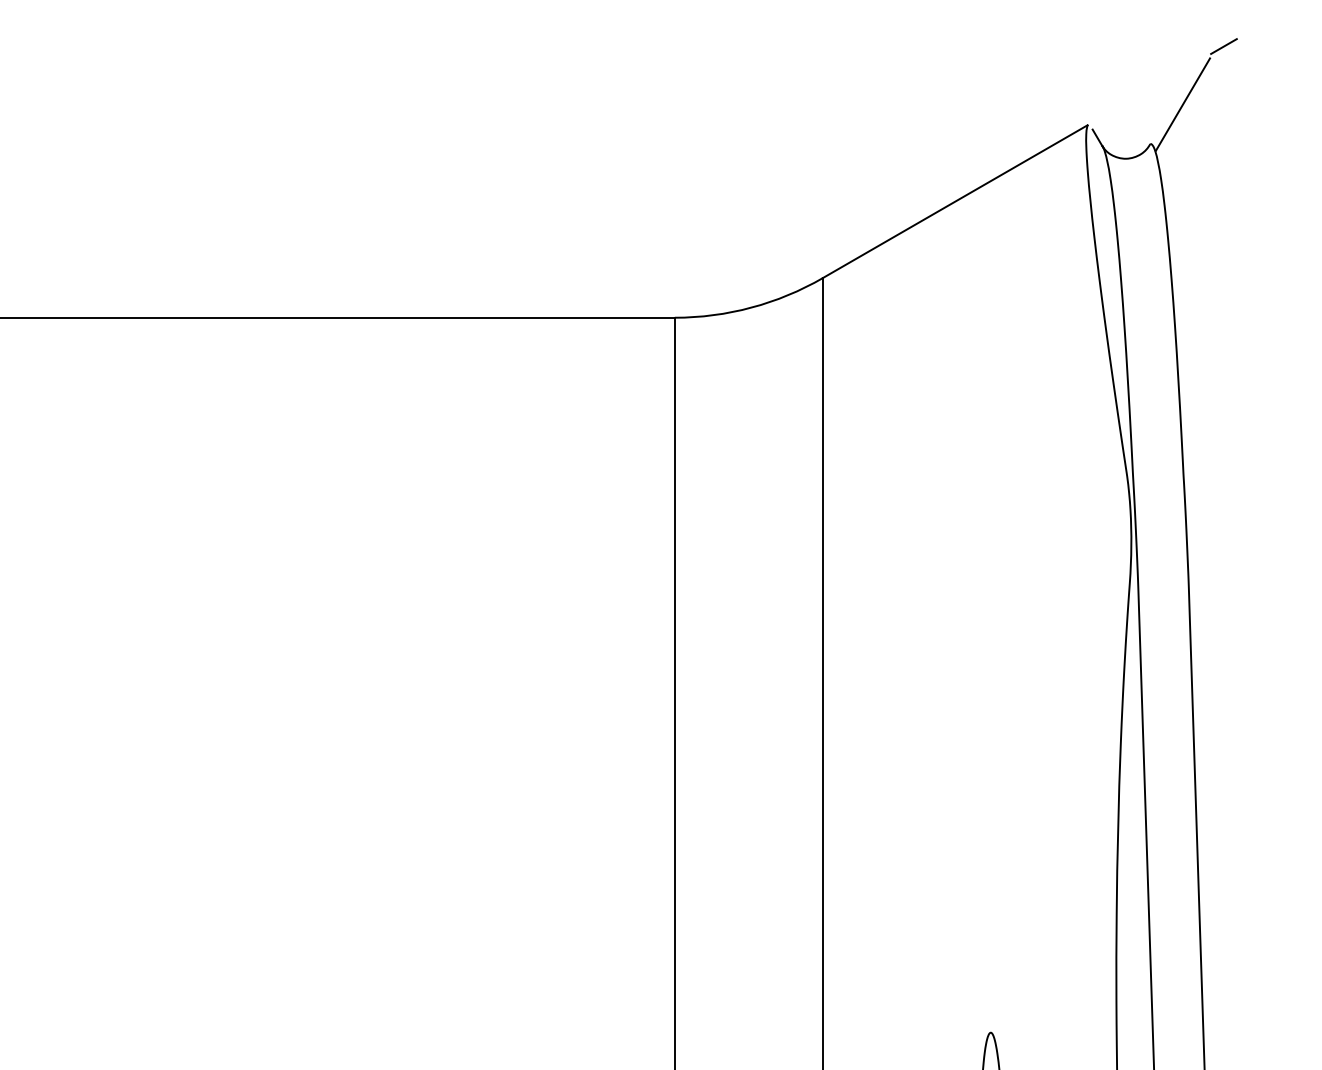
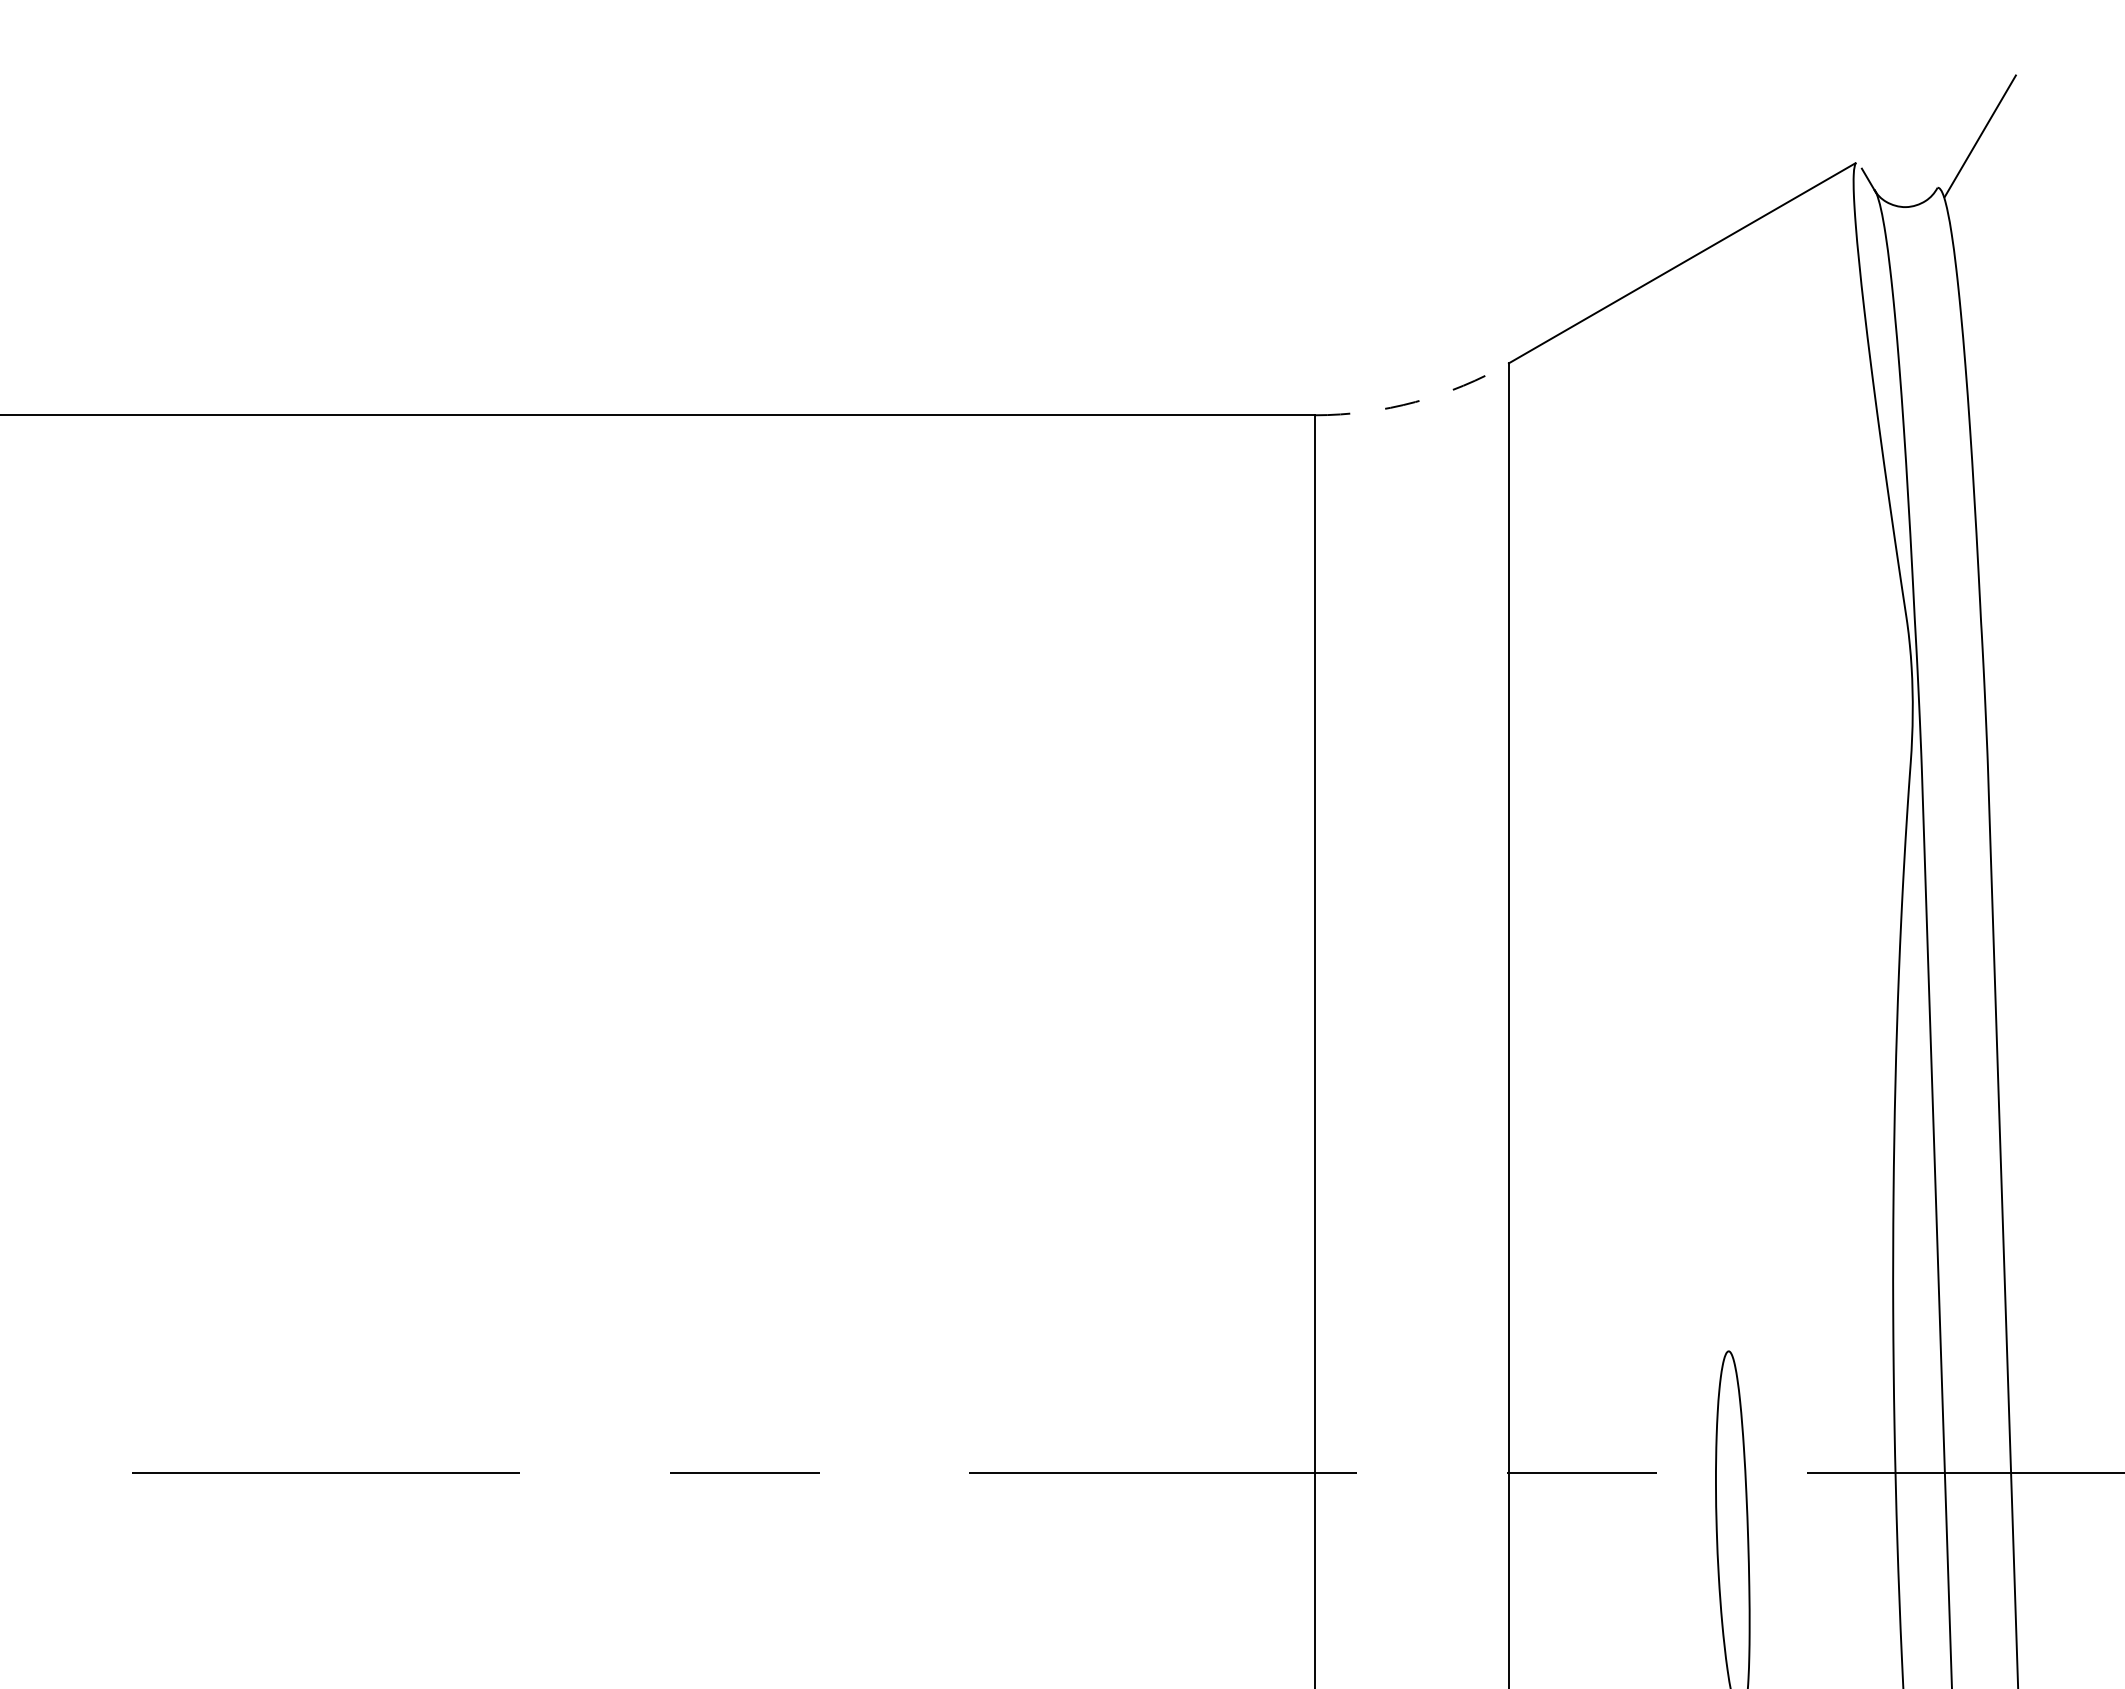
line: (1223, 45) -> (2033, 59), removed
arc: (751, 307) -> (1415, 402), solid -> dashed

